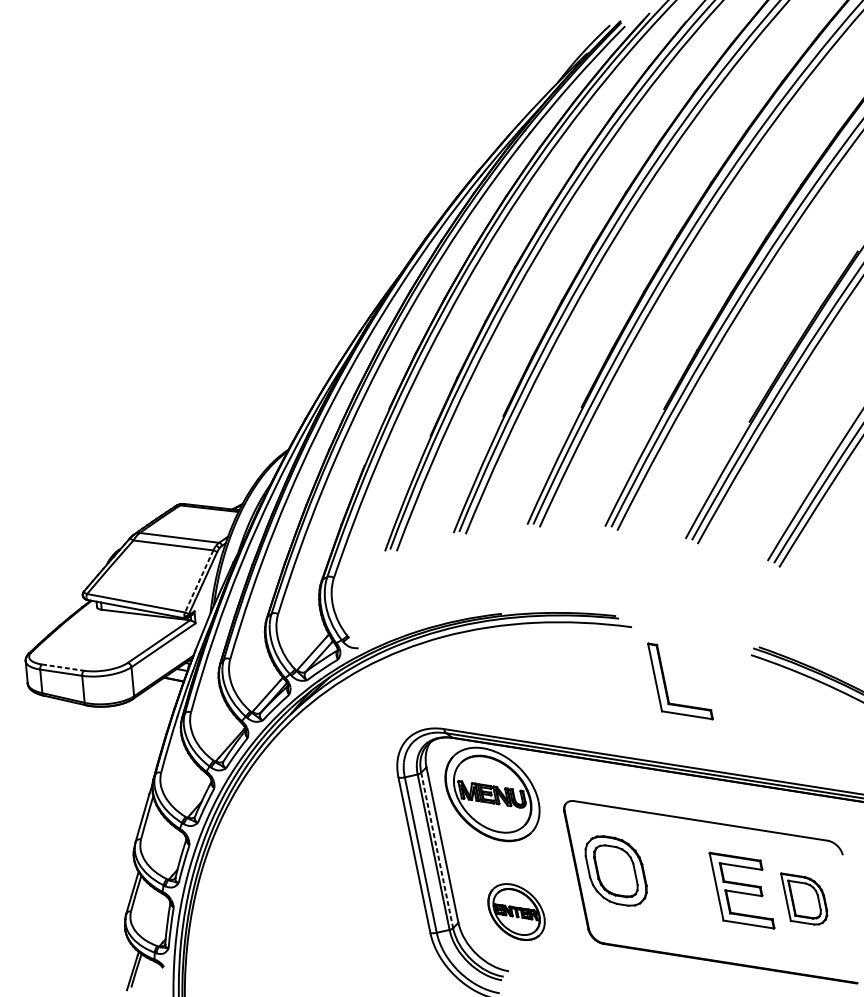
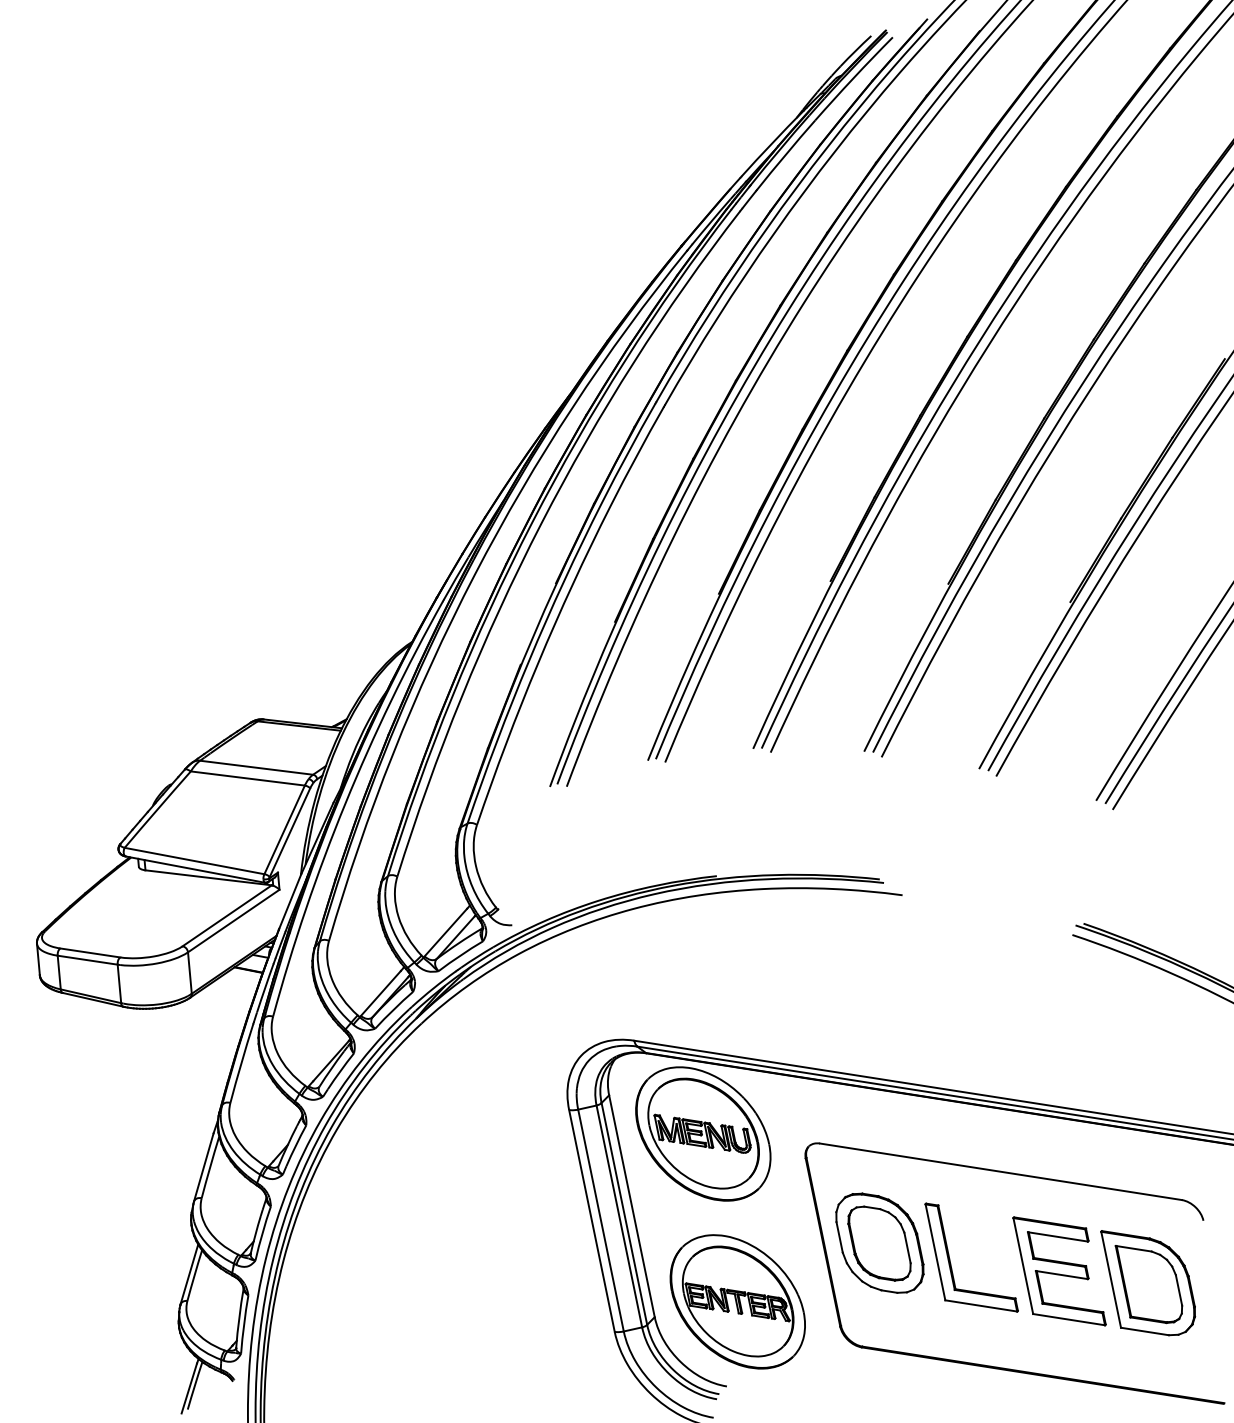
line: (199, 581) -> (284, 829), dashed -> solid
line: (63, 668) -> (90, 953), dashed -> solid
part: (666, 685) -> (951, 1263), moved
line: (437, 850) -> (624, 1214), dashed -> solid
part: (804, 899) -> (1148, 1283), size x1.43
part: (516, 911) -> (737, 1301), size x1.67

